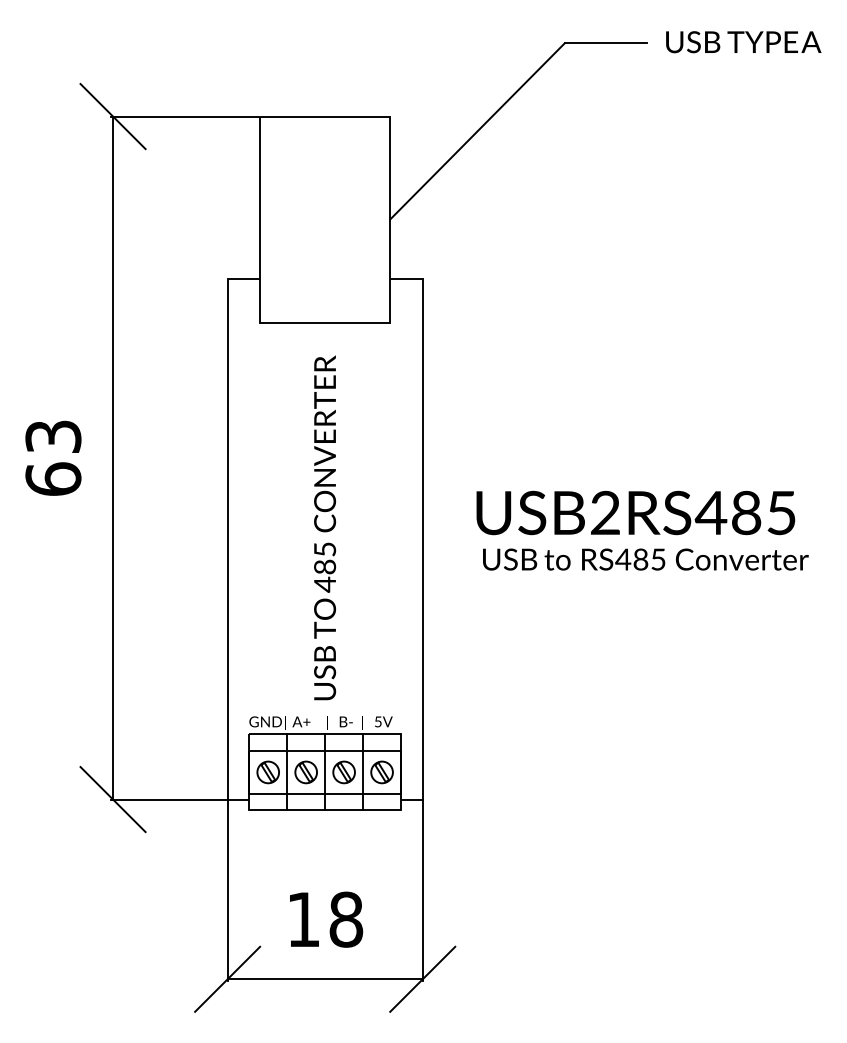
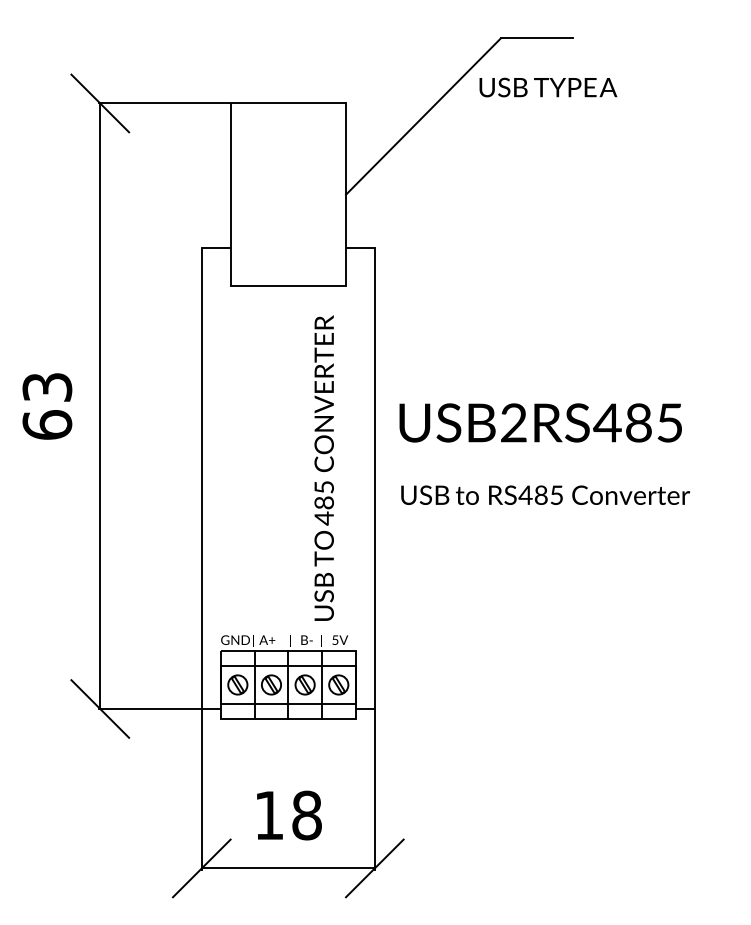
text: (743, 42) -> (548, 87), moved
text: (635, 512) -> (540, 422), moved
text: (324, 527) -> (323, 467), moved
text: (645, 558) -> (545, 494), moved

